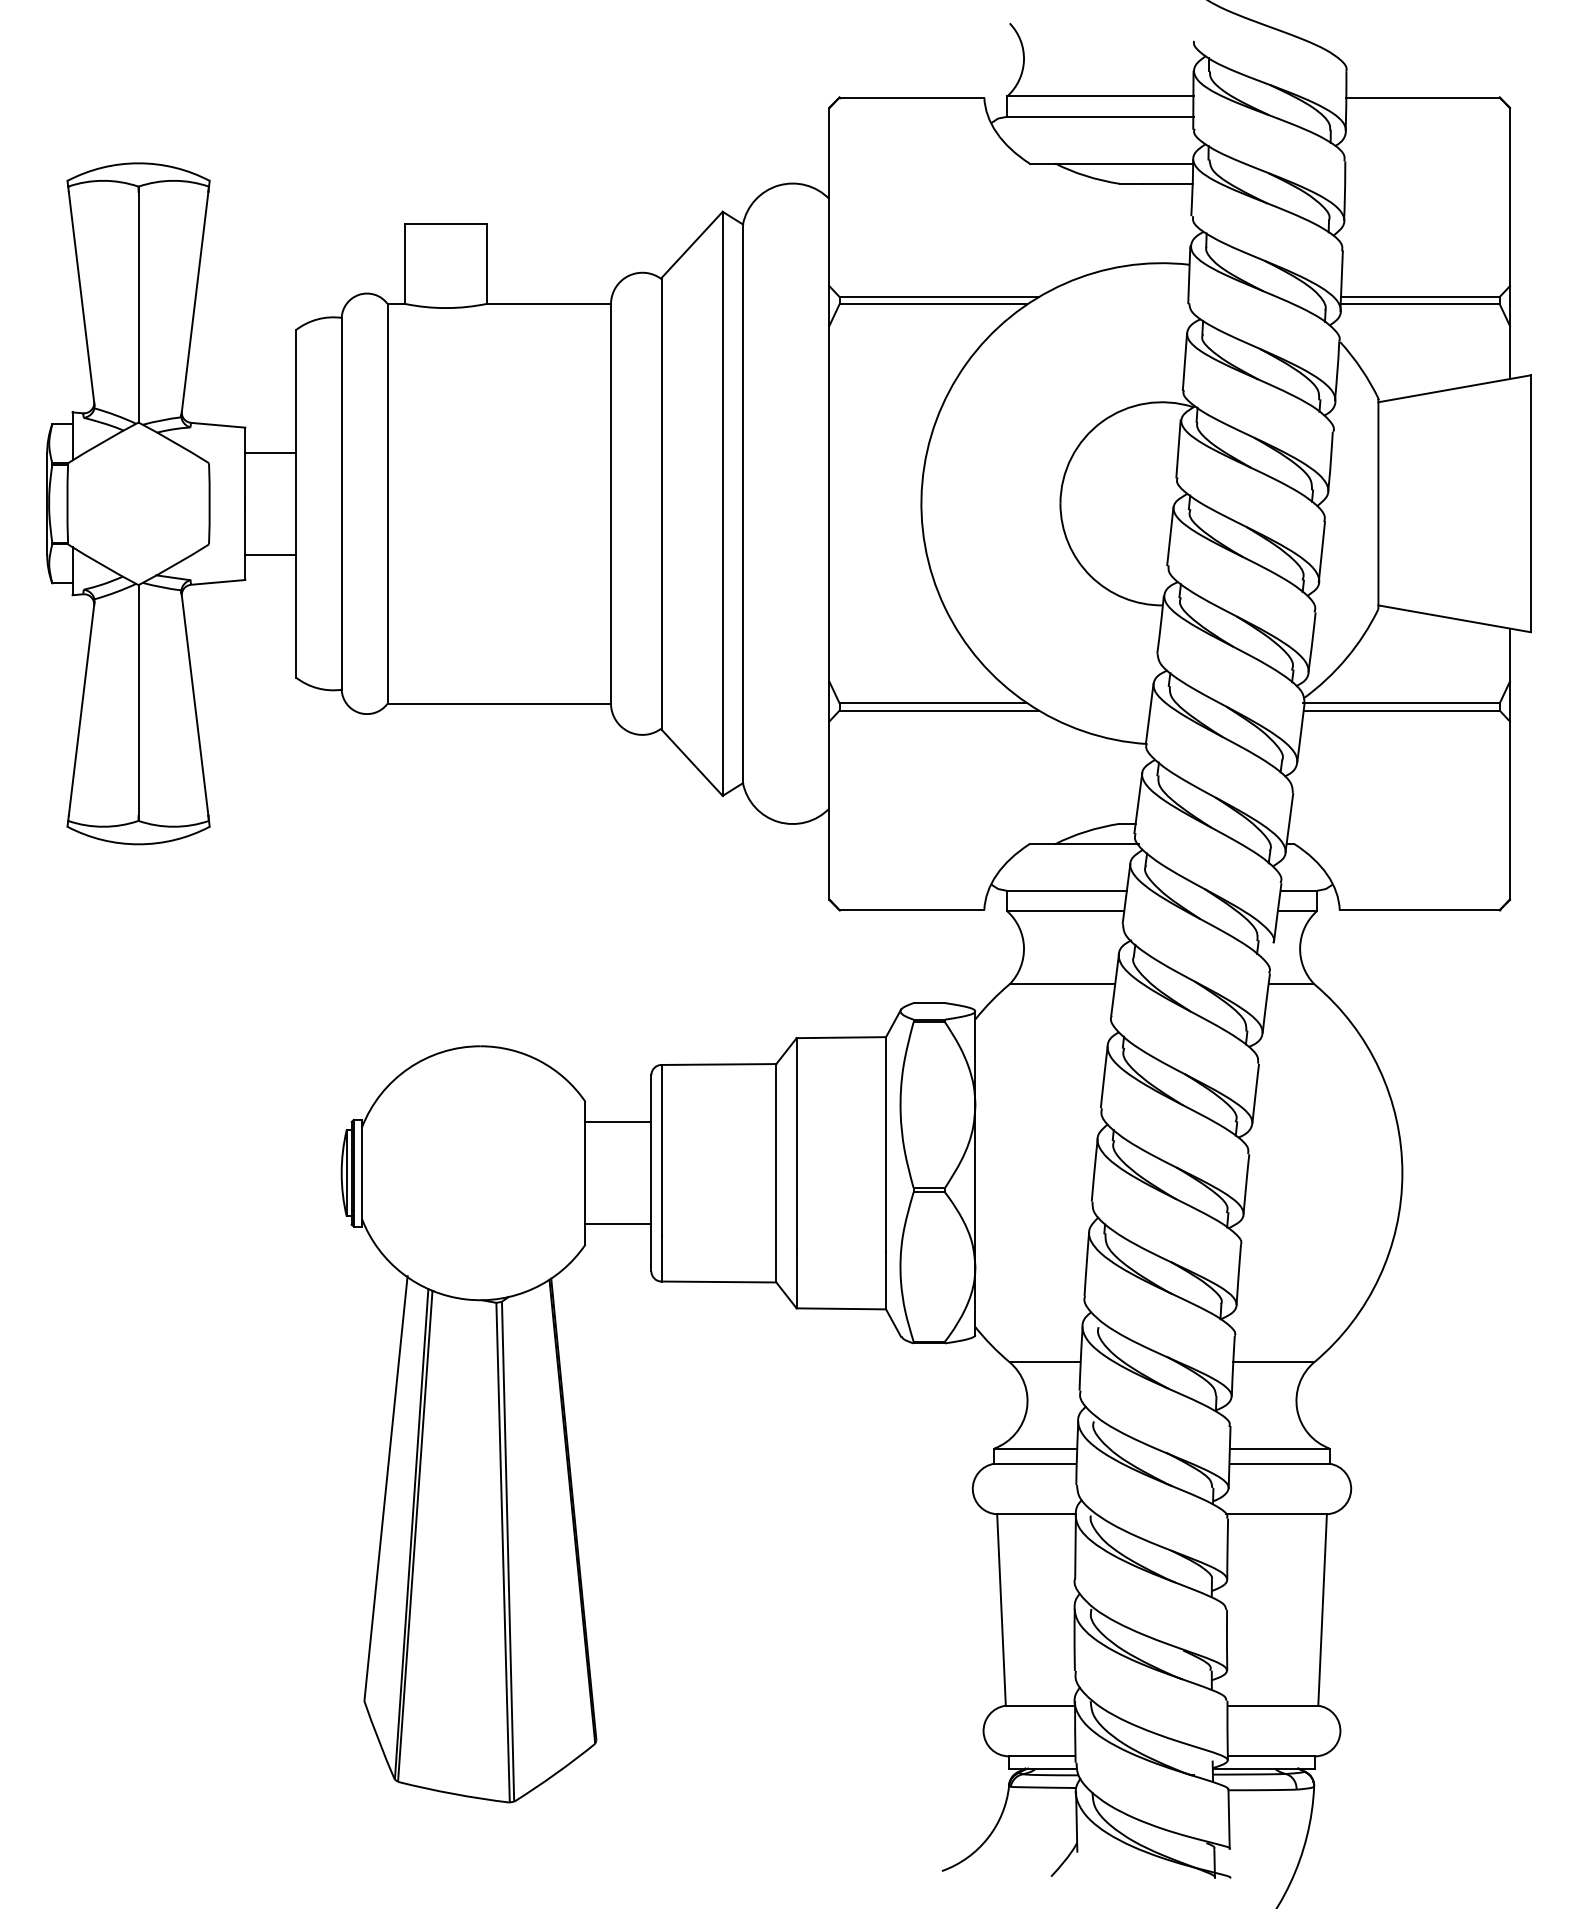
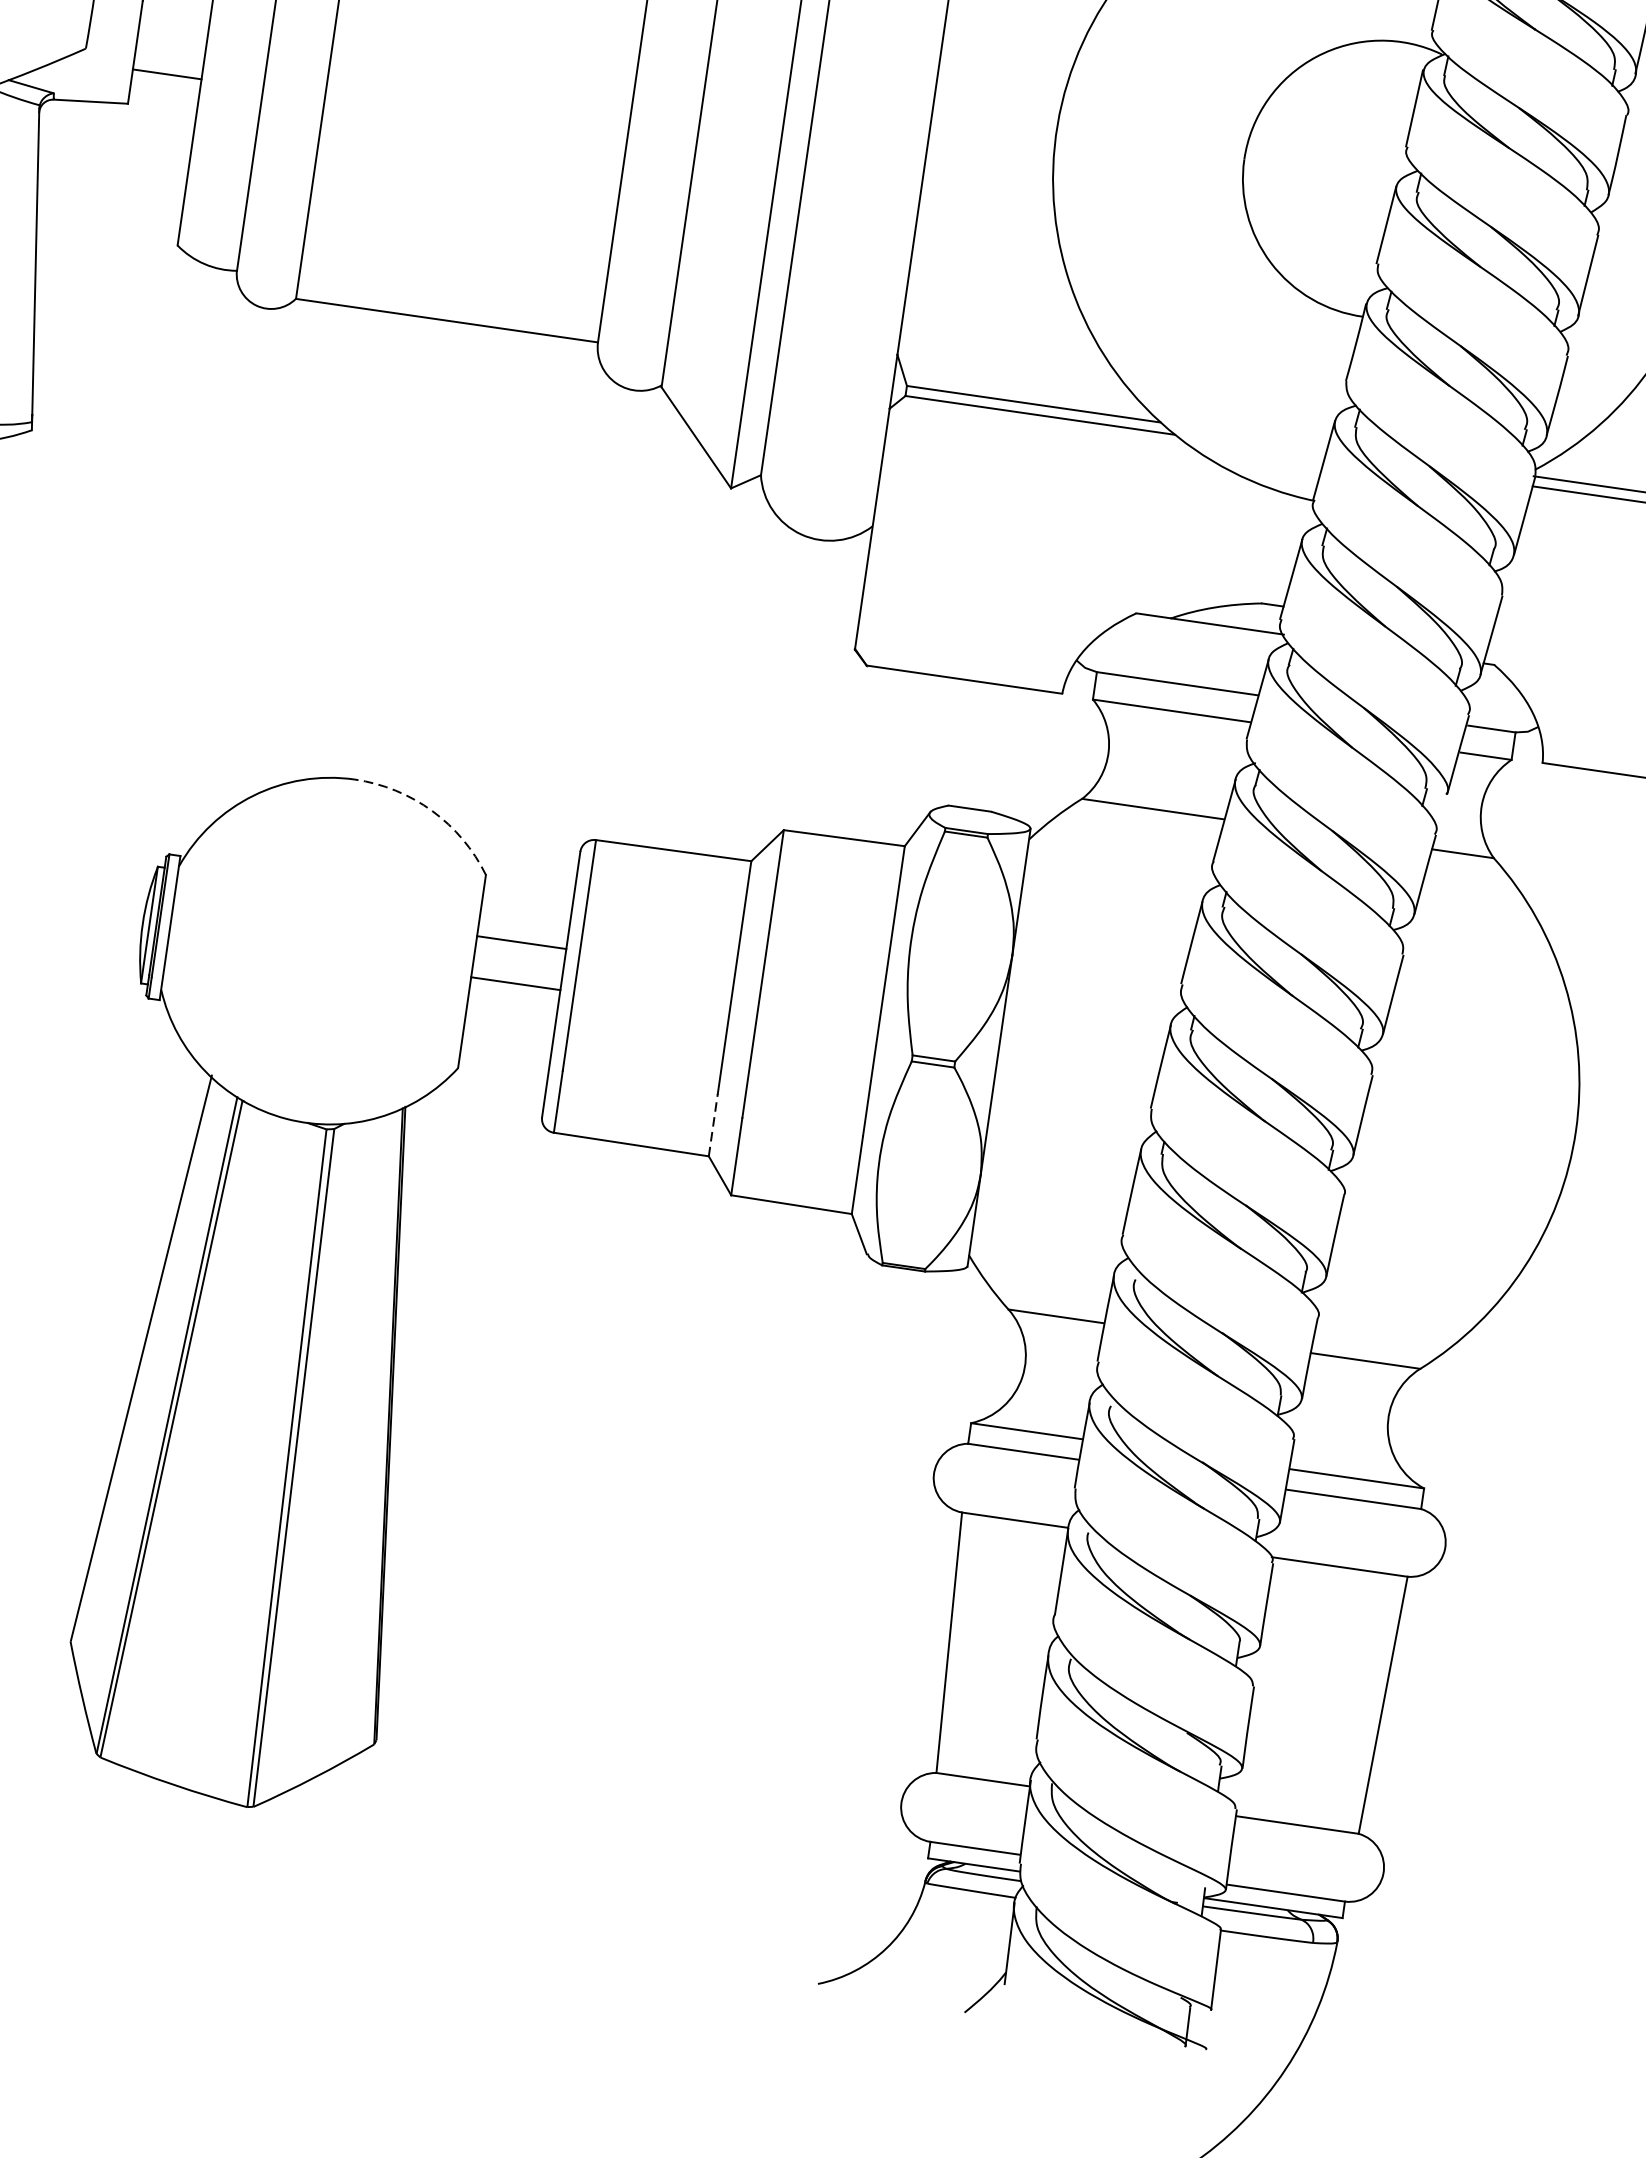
arc: (539, 1061) -> (431, 811), solid -> dashed
line: (618, 1122) -> (515, 983), moved
line: (618, 1224) -> (521, 943), moved
line: (776, 1258) -> (713, 1123), solid -> dashed

